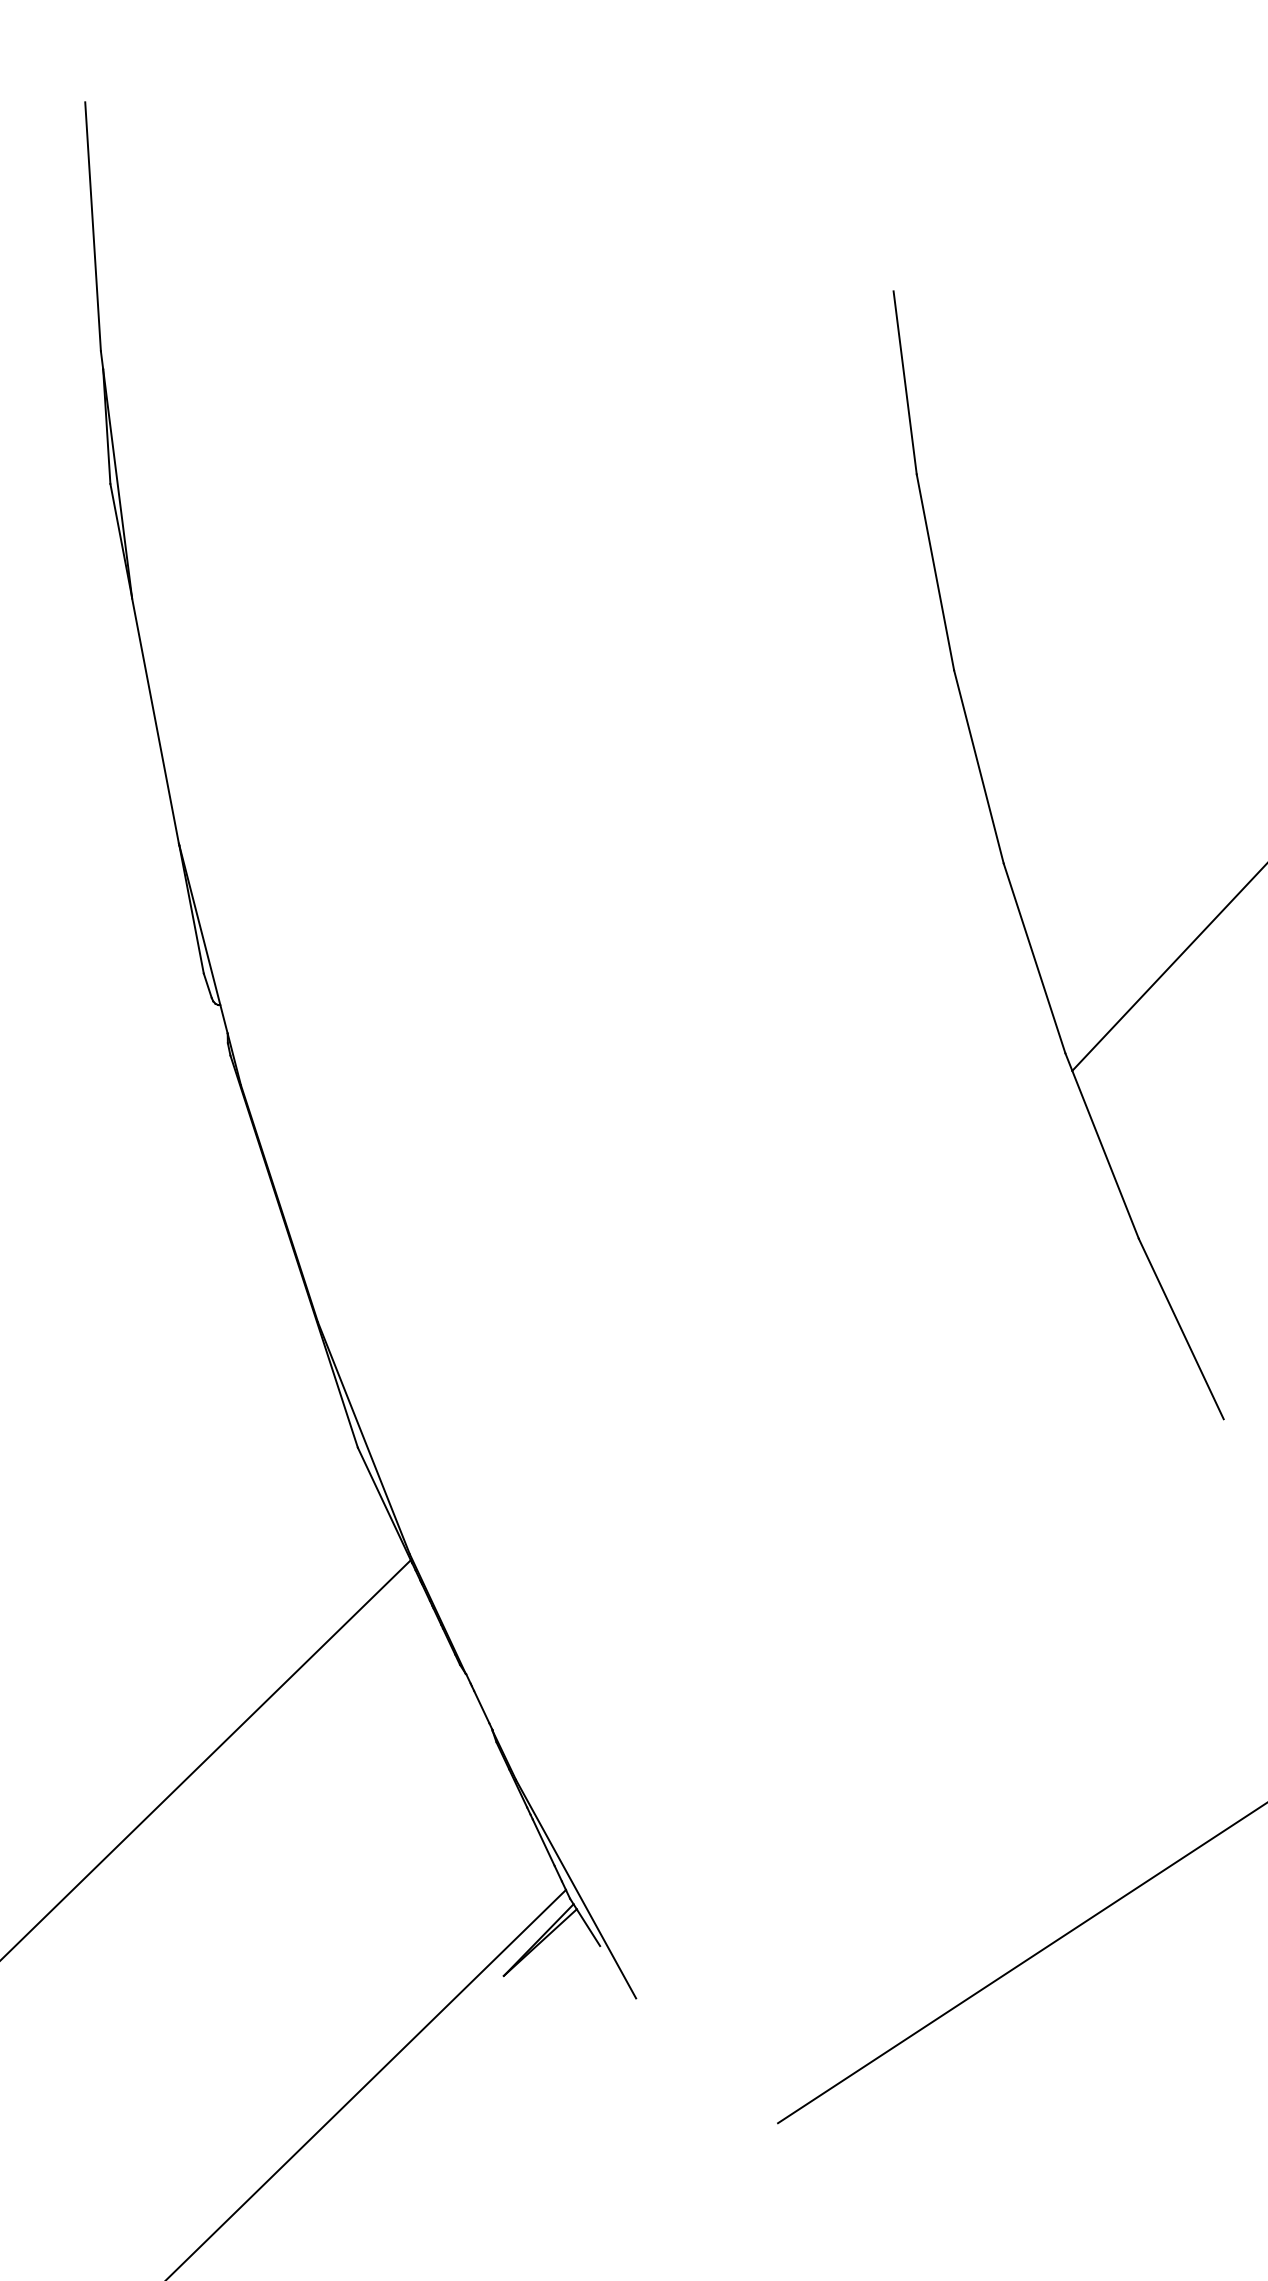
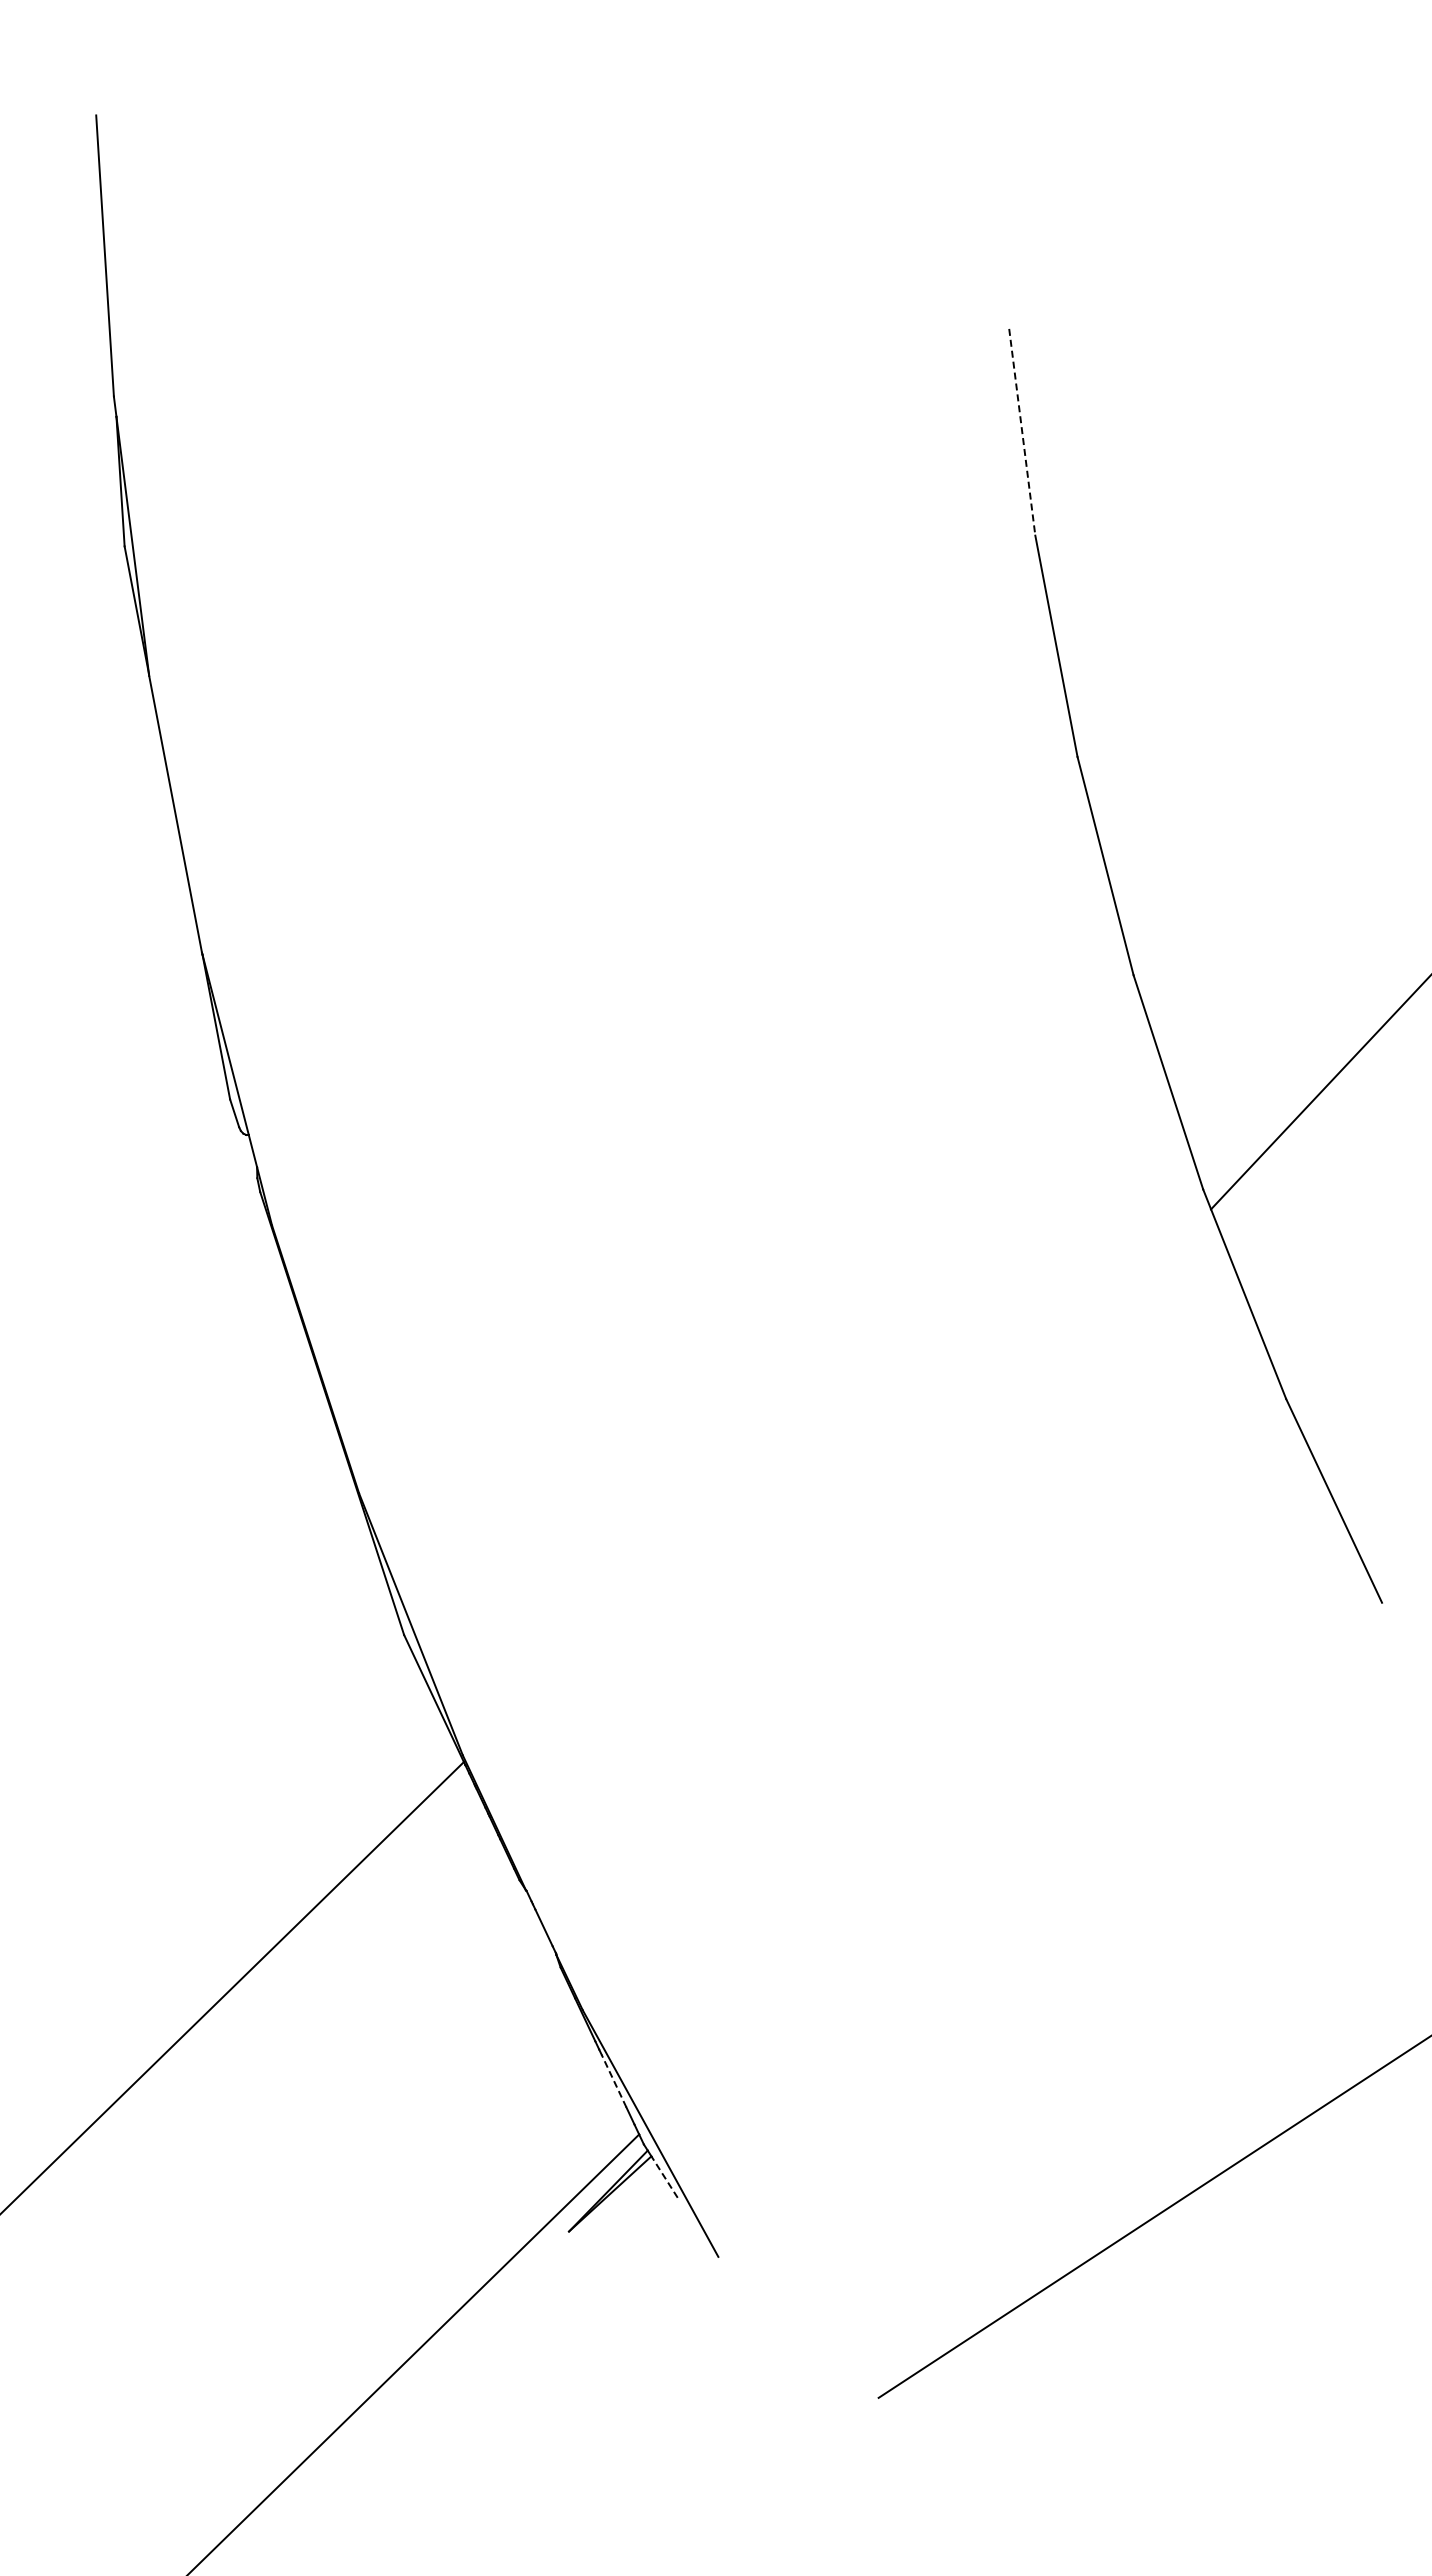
line: (905, 383) -> (1022, 432), solid -> dashed
line: (543, 1842) -> (613, 2080), solid -> dashed
line: (588, 1928) -> (664, 2177), solid -> dashed

